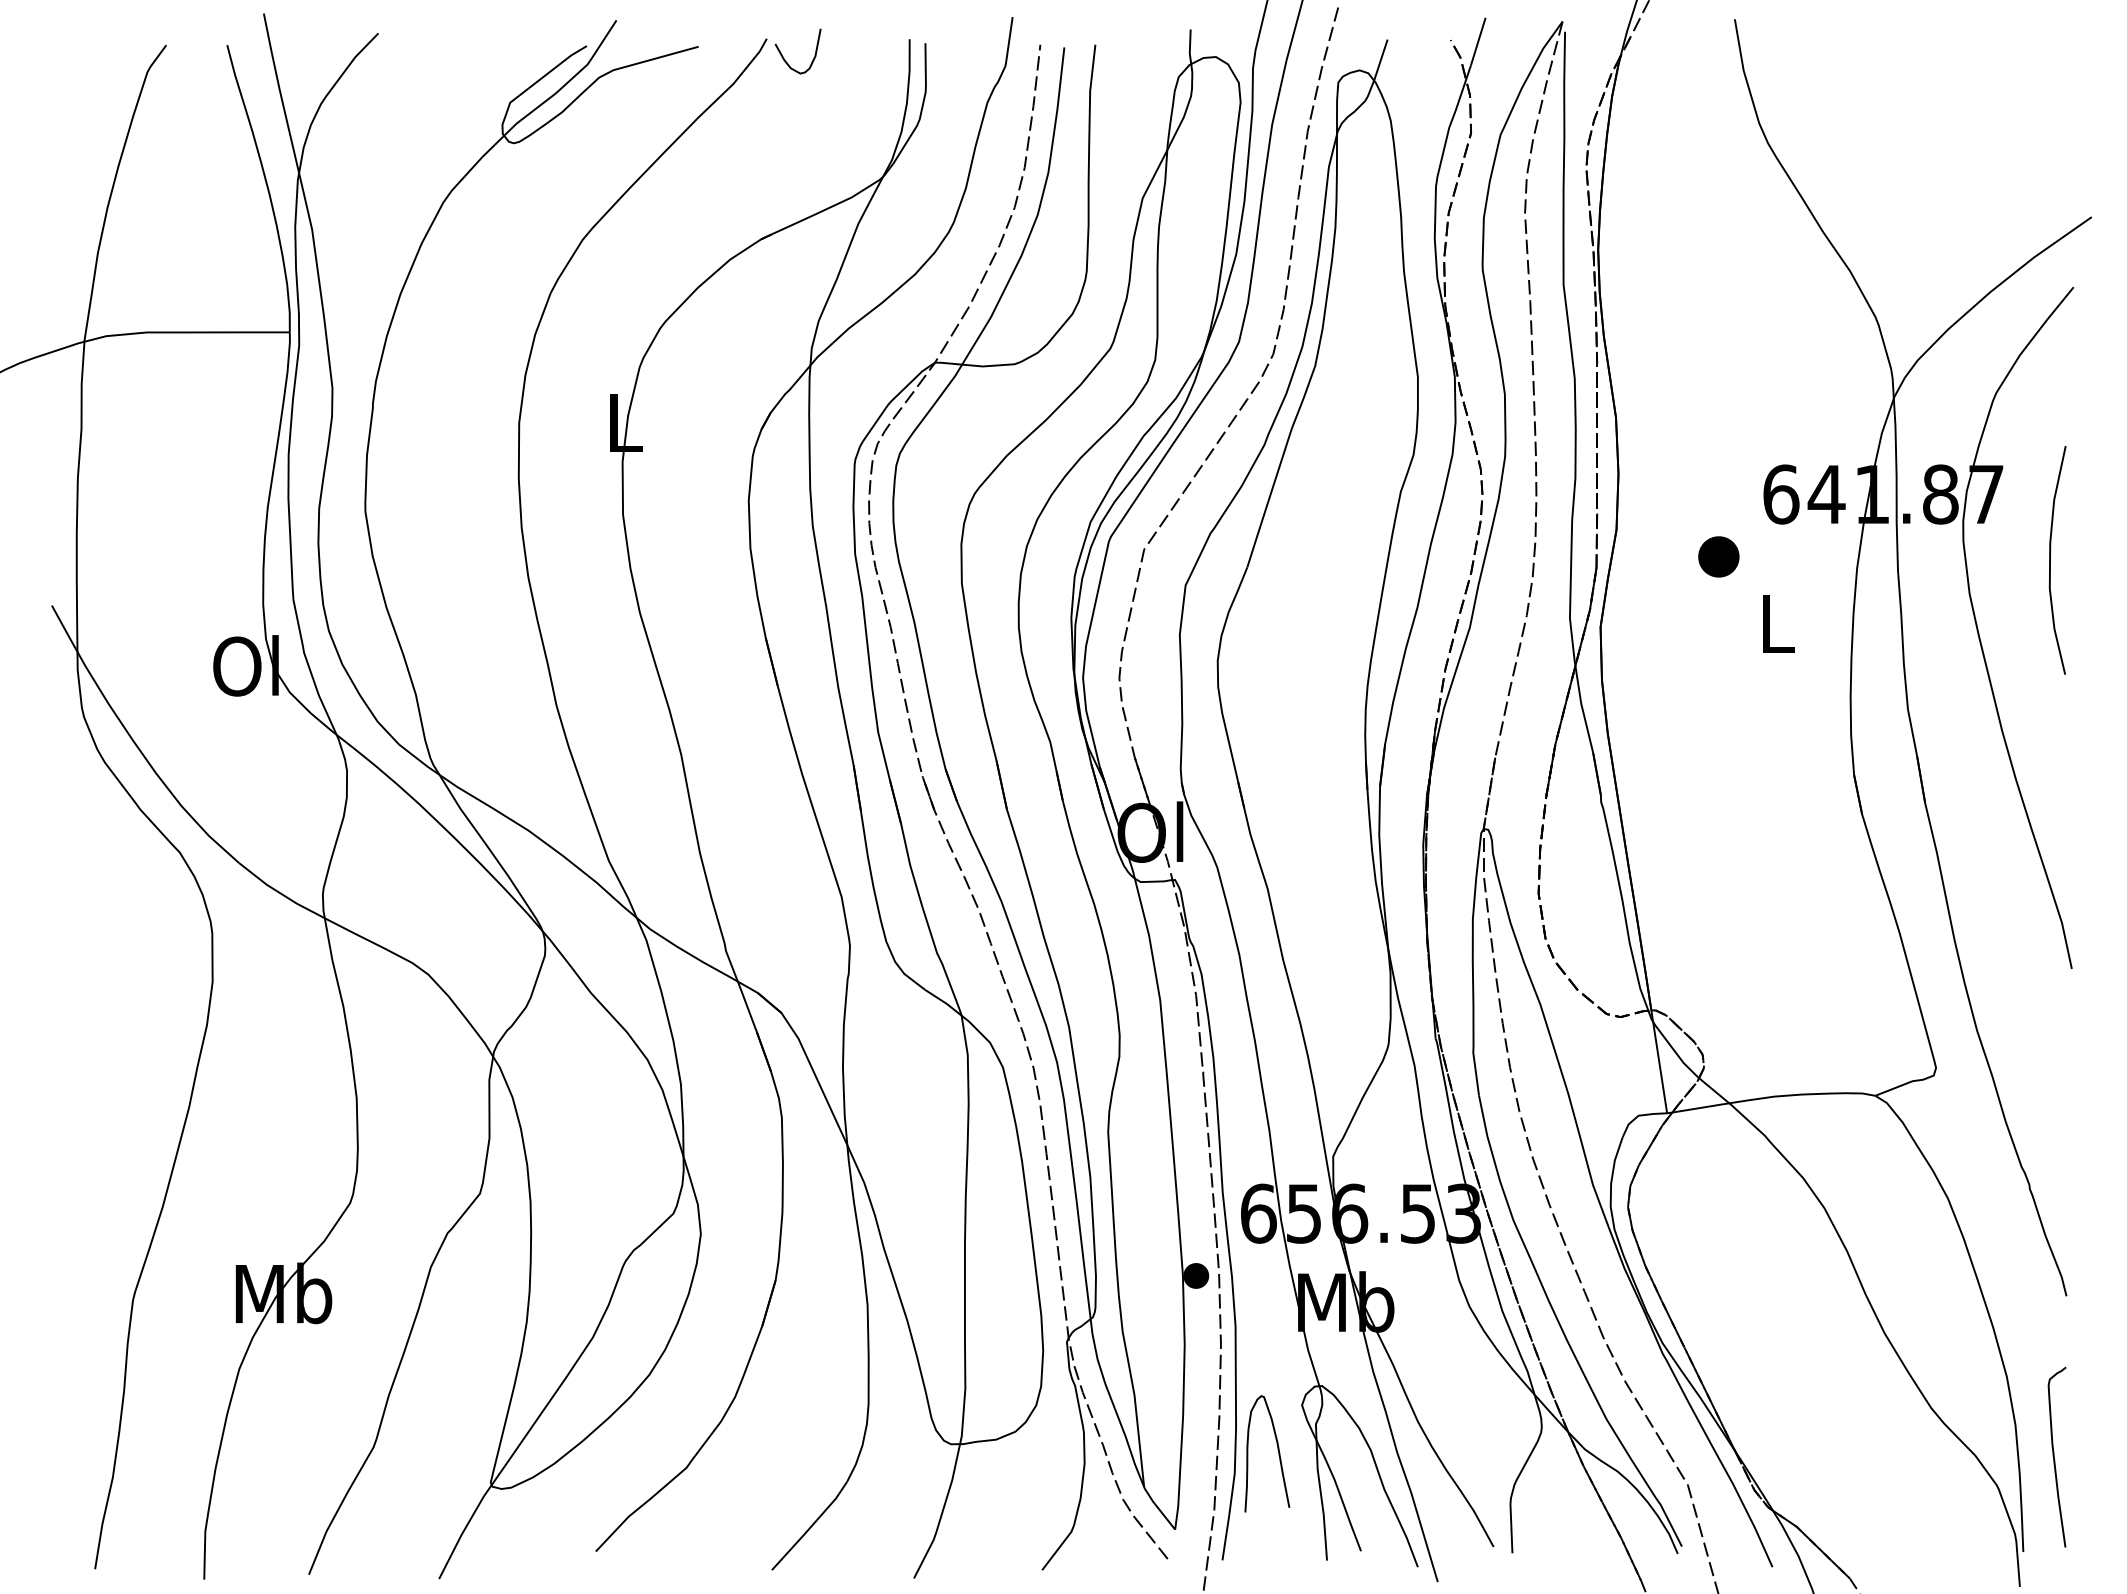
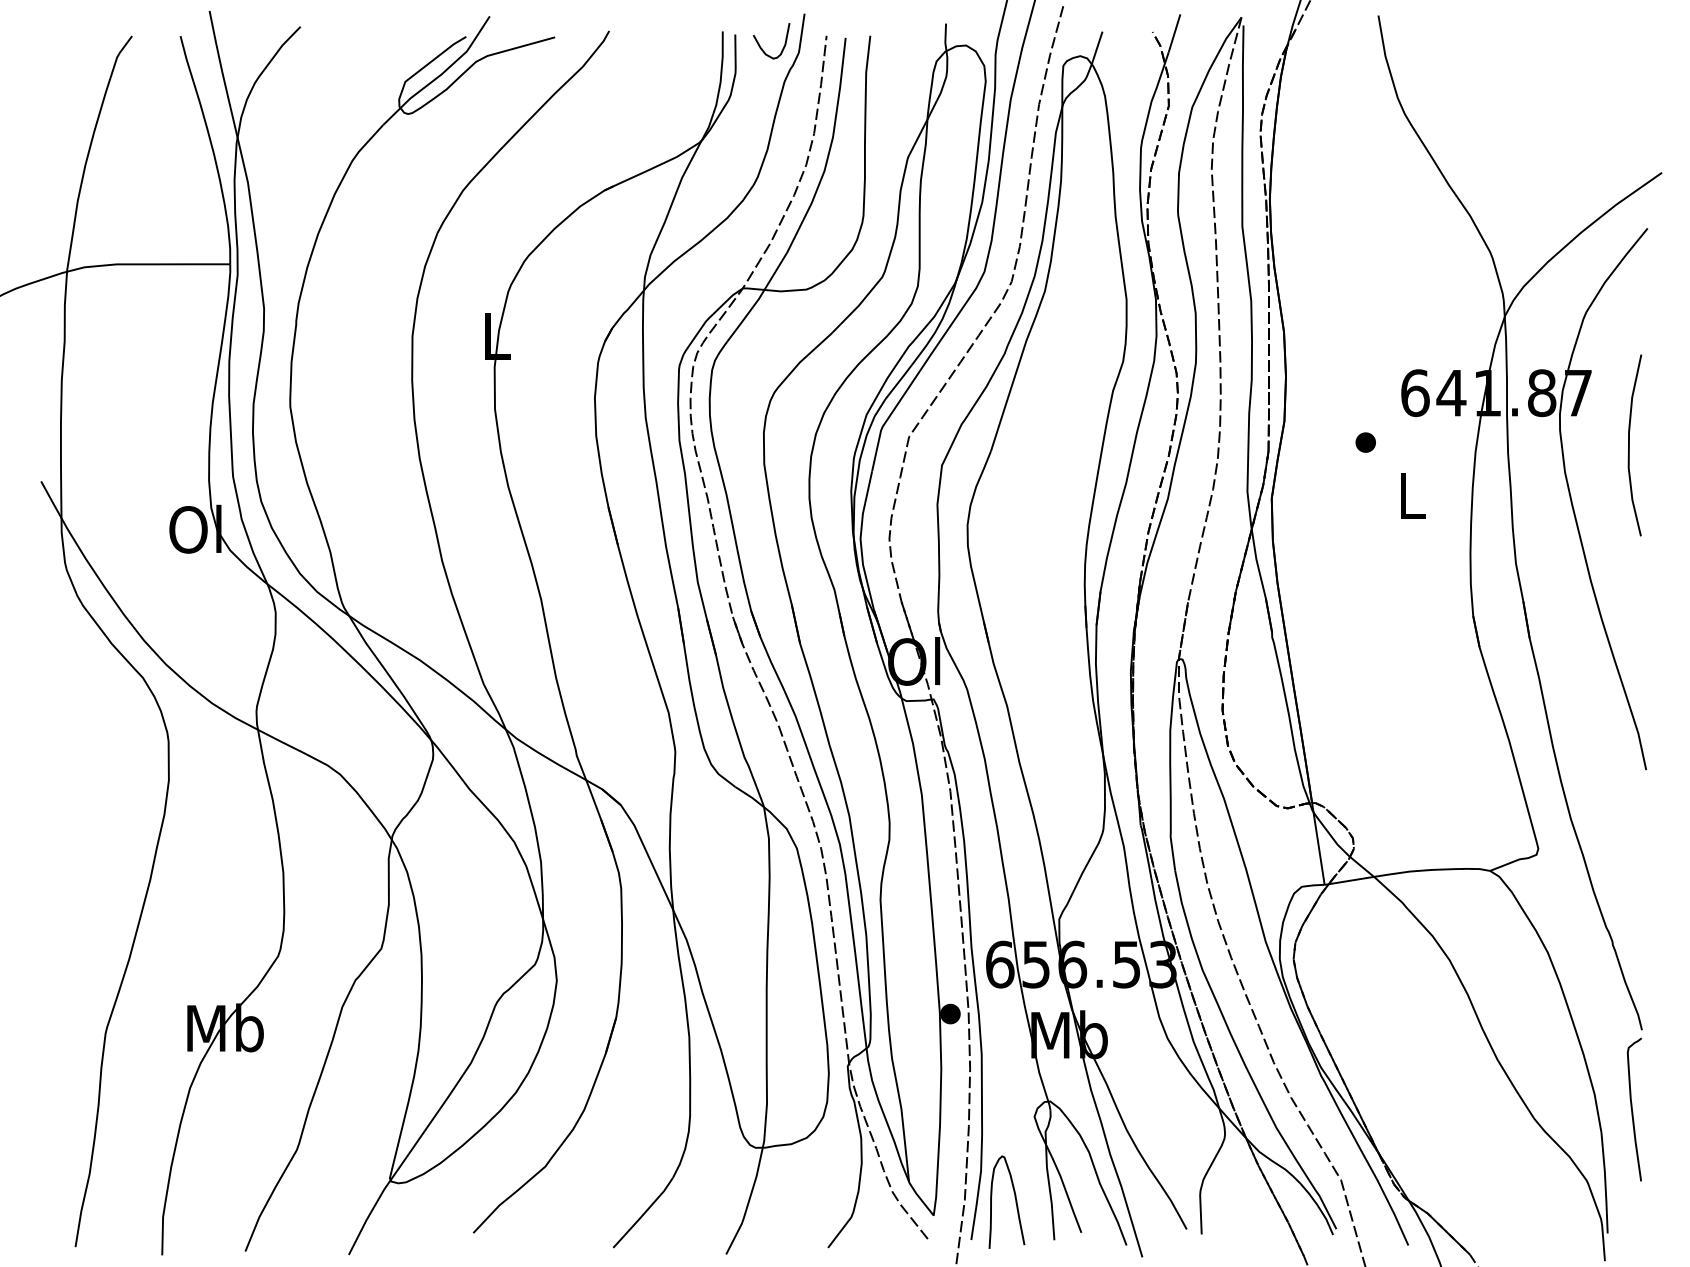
curve: (785, 59) -> (761, 47), moved
part: (1718, 556) -> (1365, 442), size x0.62
curve: (1277, 1450) -> (1015, 1199), moved
curve: (2054, 1456) -> (1632, 1109), moved

